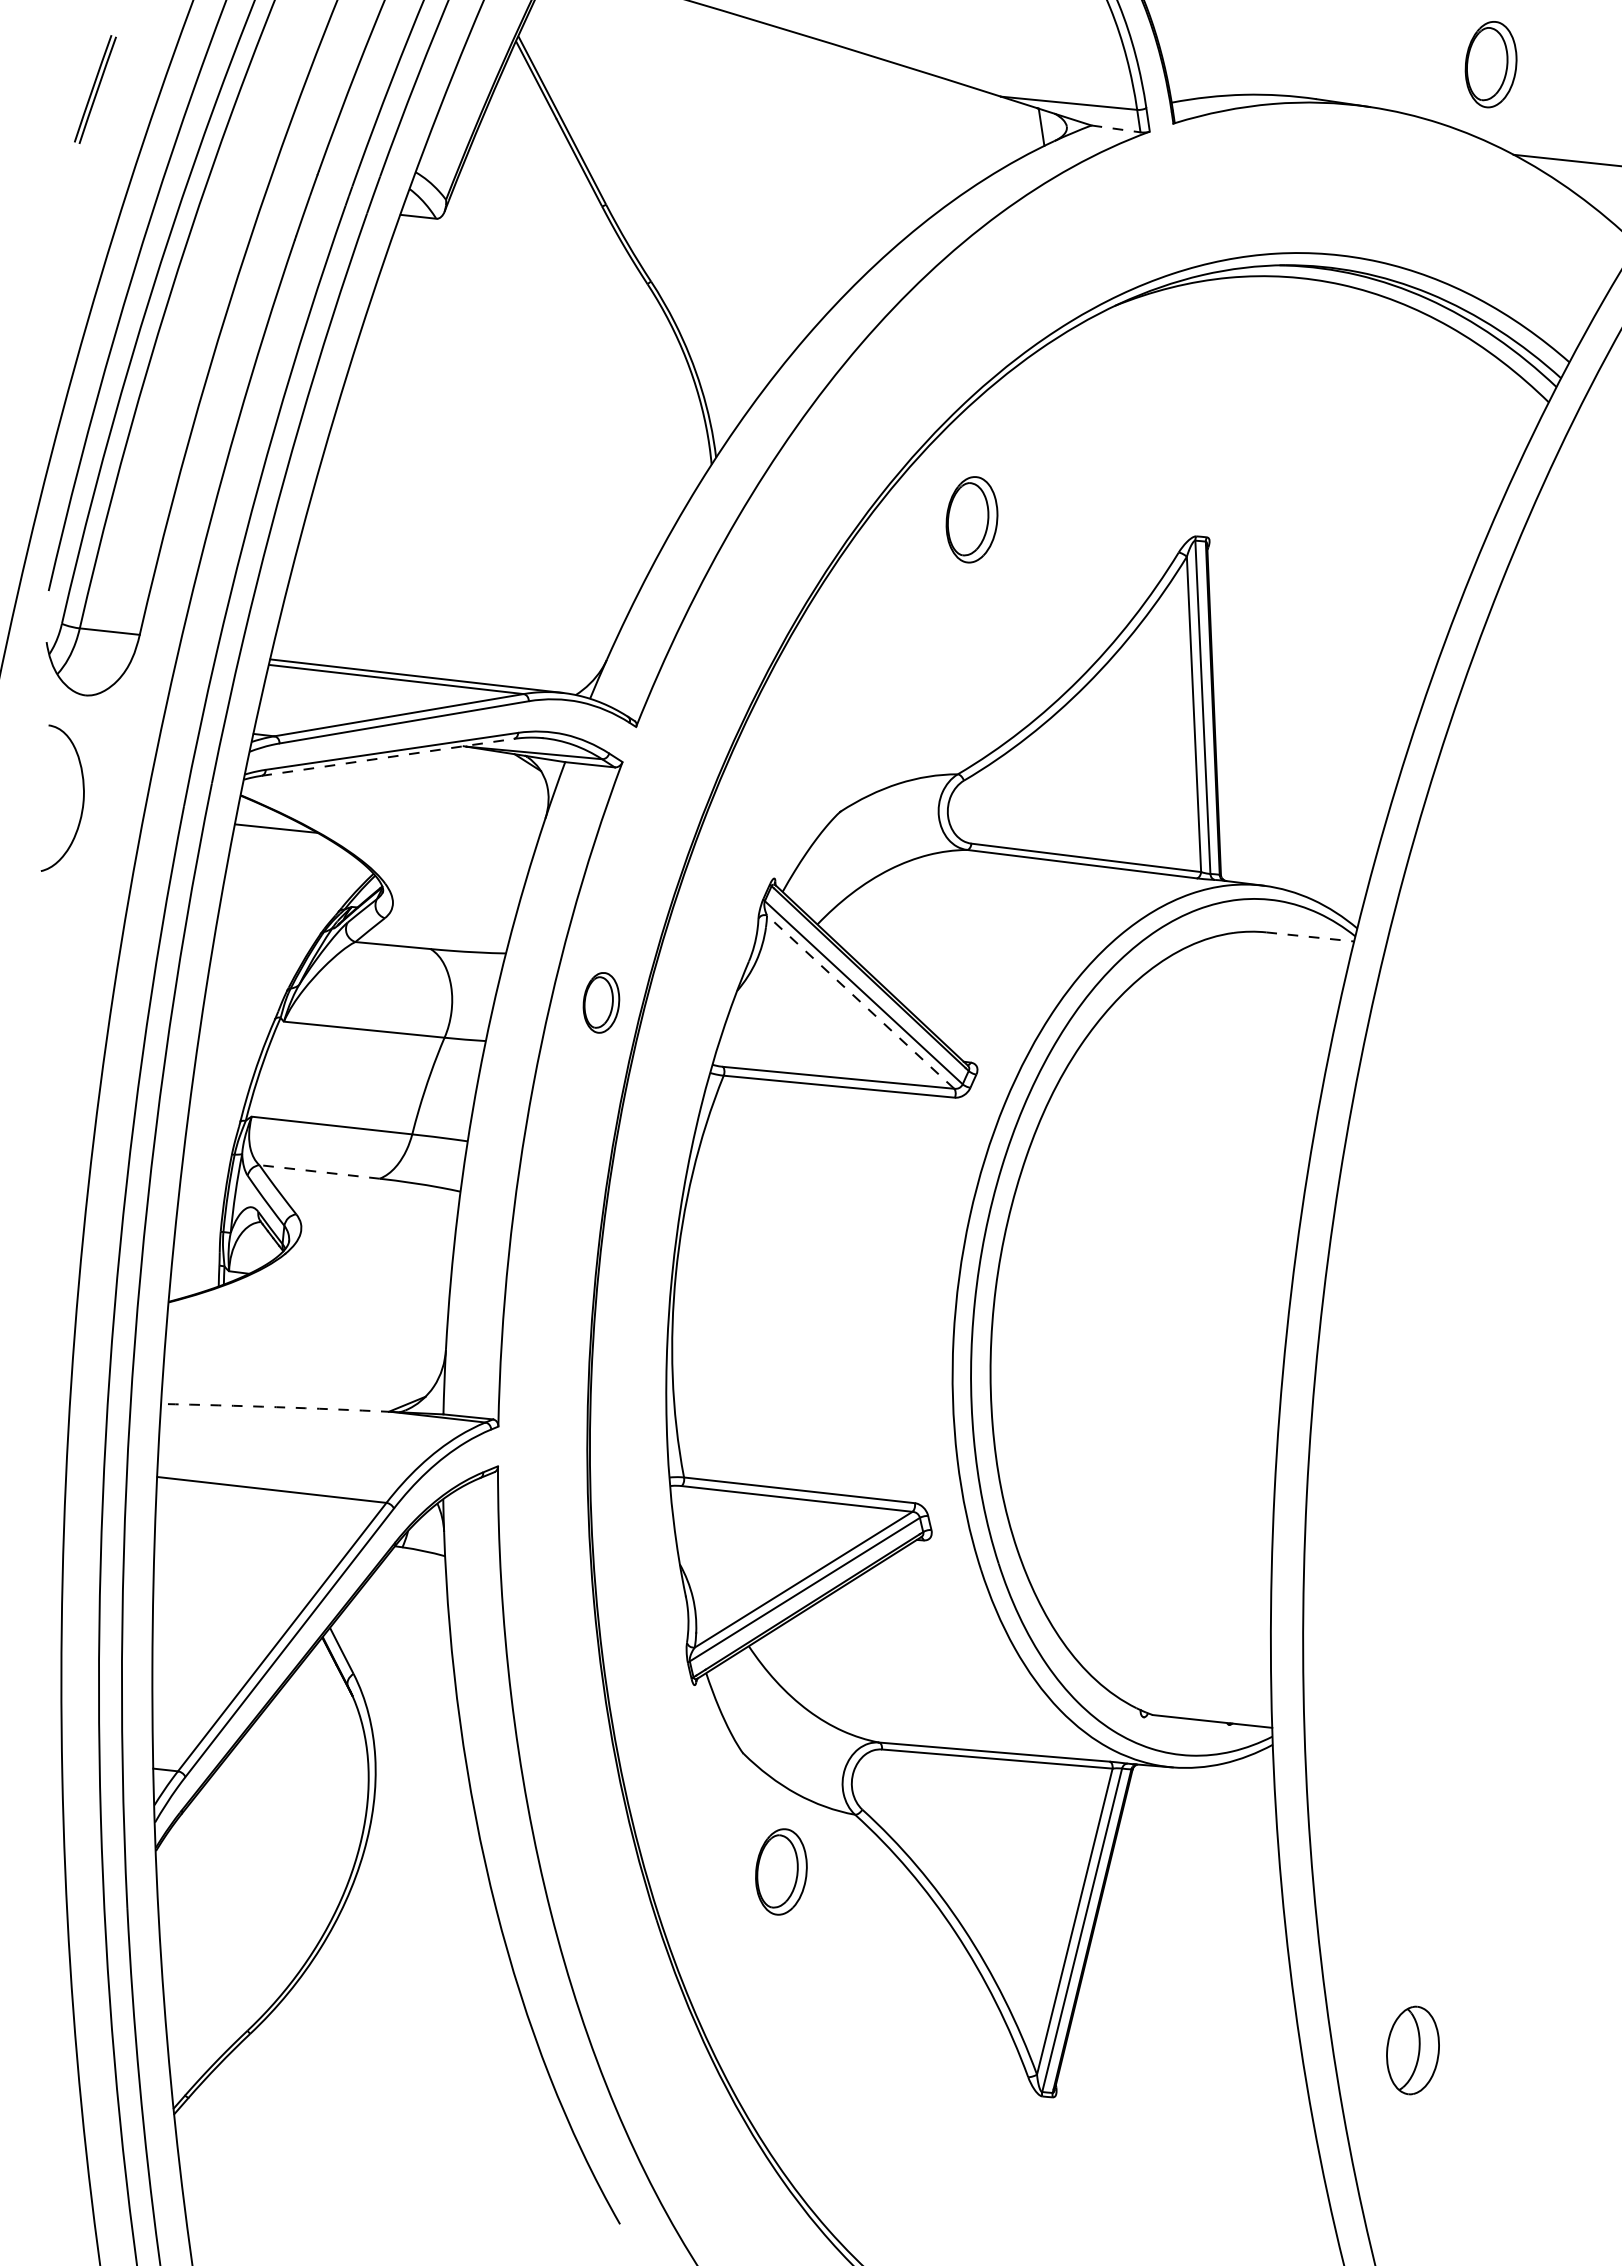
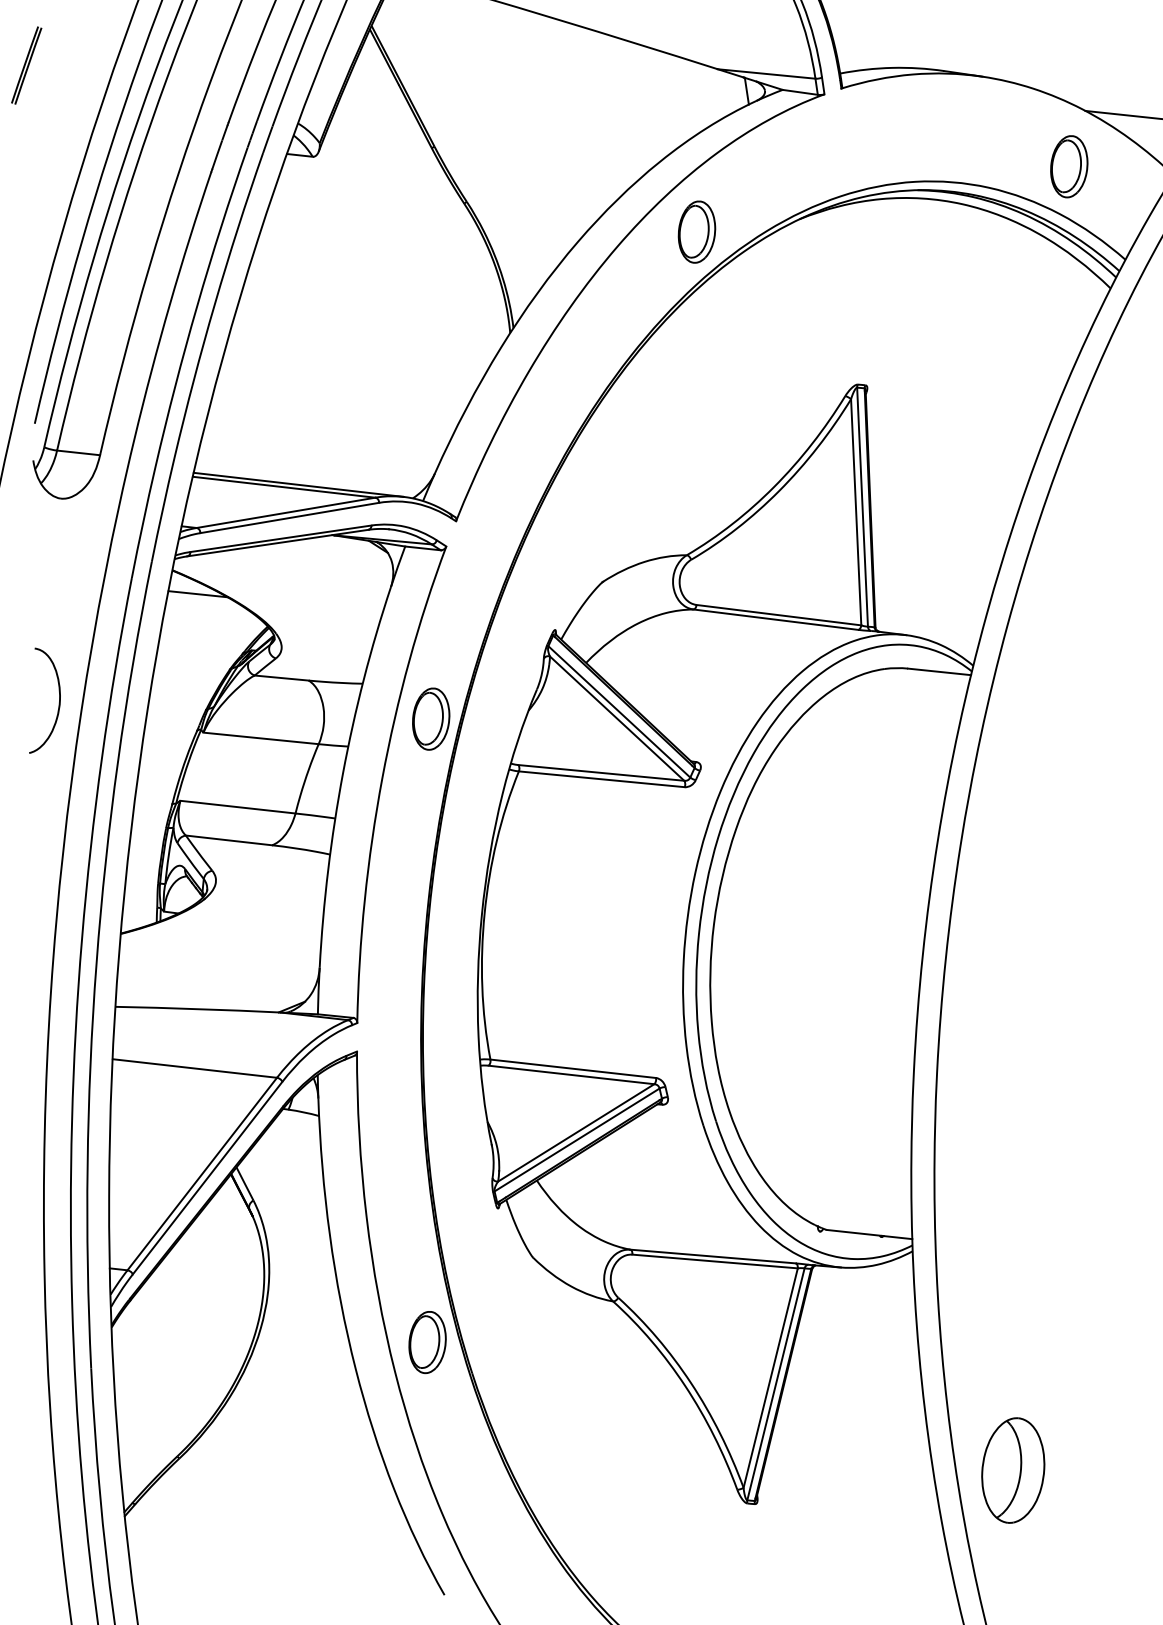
part: (1490, 64) -> (1068, 166), moved
part: (95, 89) -> (26, 65), moved
line: (1116, 128) -> (800, 92), dashed -> solid
part: (971, 519) -> (696, 231), moved
line: (387, 757) -> (277, 543), dashed -> solid
curve: (82, 798) -> (59, 700), moved
line: (1310, 937) -> (939, 672), dashed -> solid
part: (601, 1002) -> (431, 718), size x1.43
line: (860, 1002) -> (617, 718), dashed -> solid
line: (319, 1171) -> (228, 840), dashed -> solid
arc: (276, 1407) -> (198, 1009), dashed -> solid
part: (781, 1871) -> (427, 1342), moved
part: (1412, 2050) -> (1012, 1470), size x1.67

